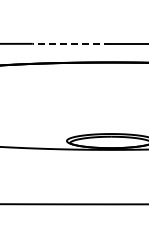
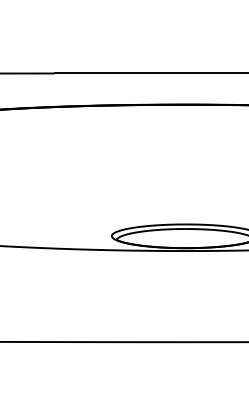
line: (71, 43) -> (119, 72), dashed -> solid

